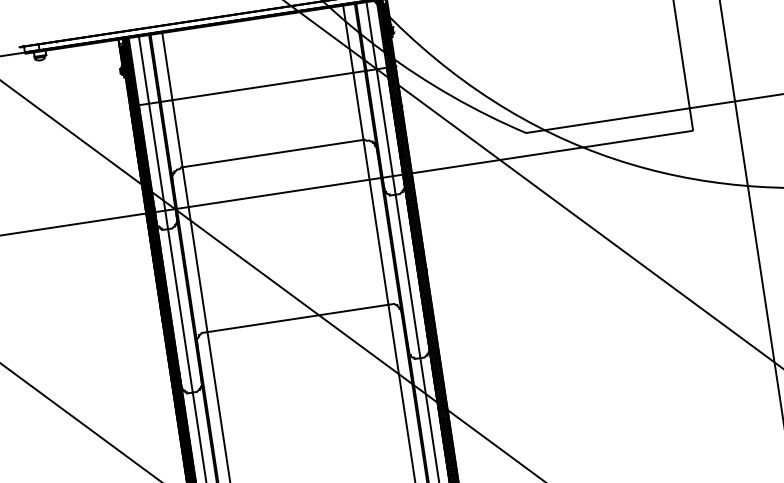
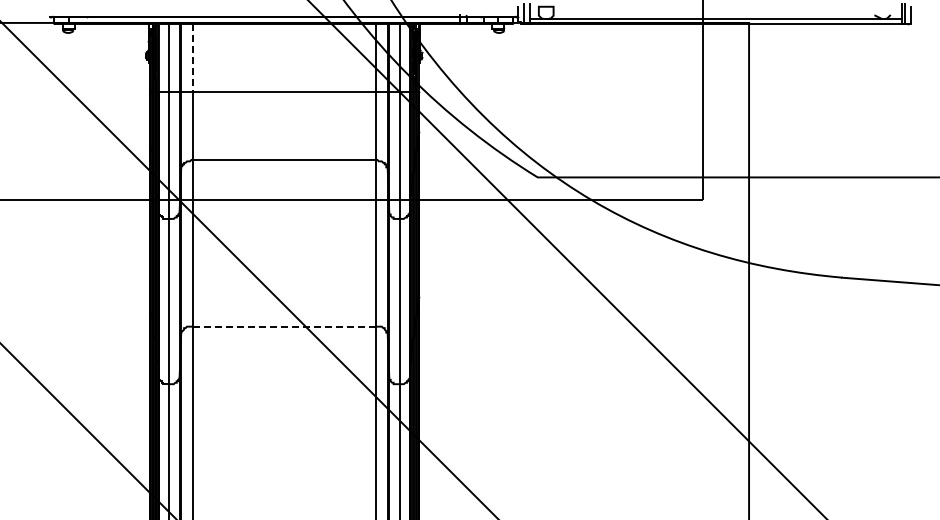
line: (166, 67) -> (192, 58), solid -> dashed
line: (298, 318) -> (284, 326), solid -> dashed

